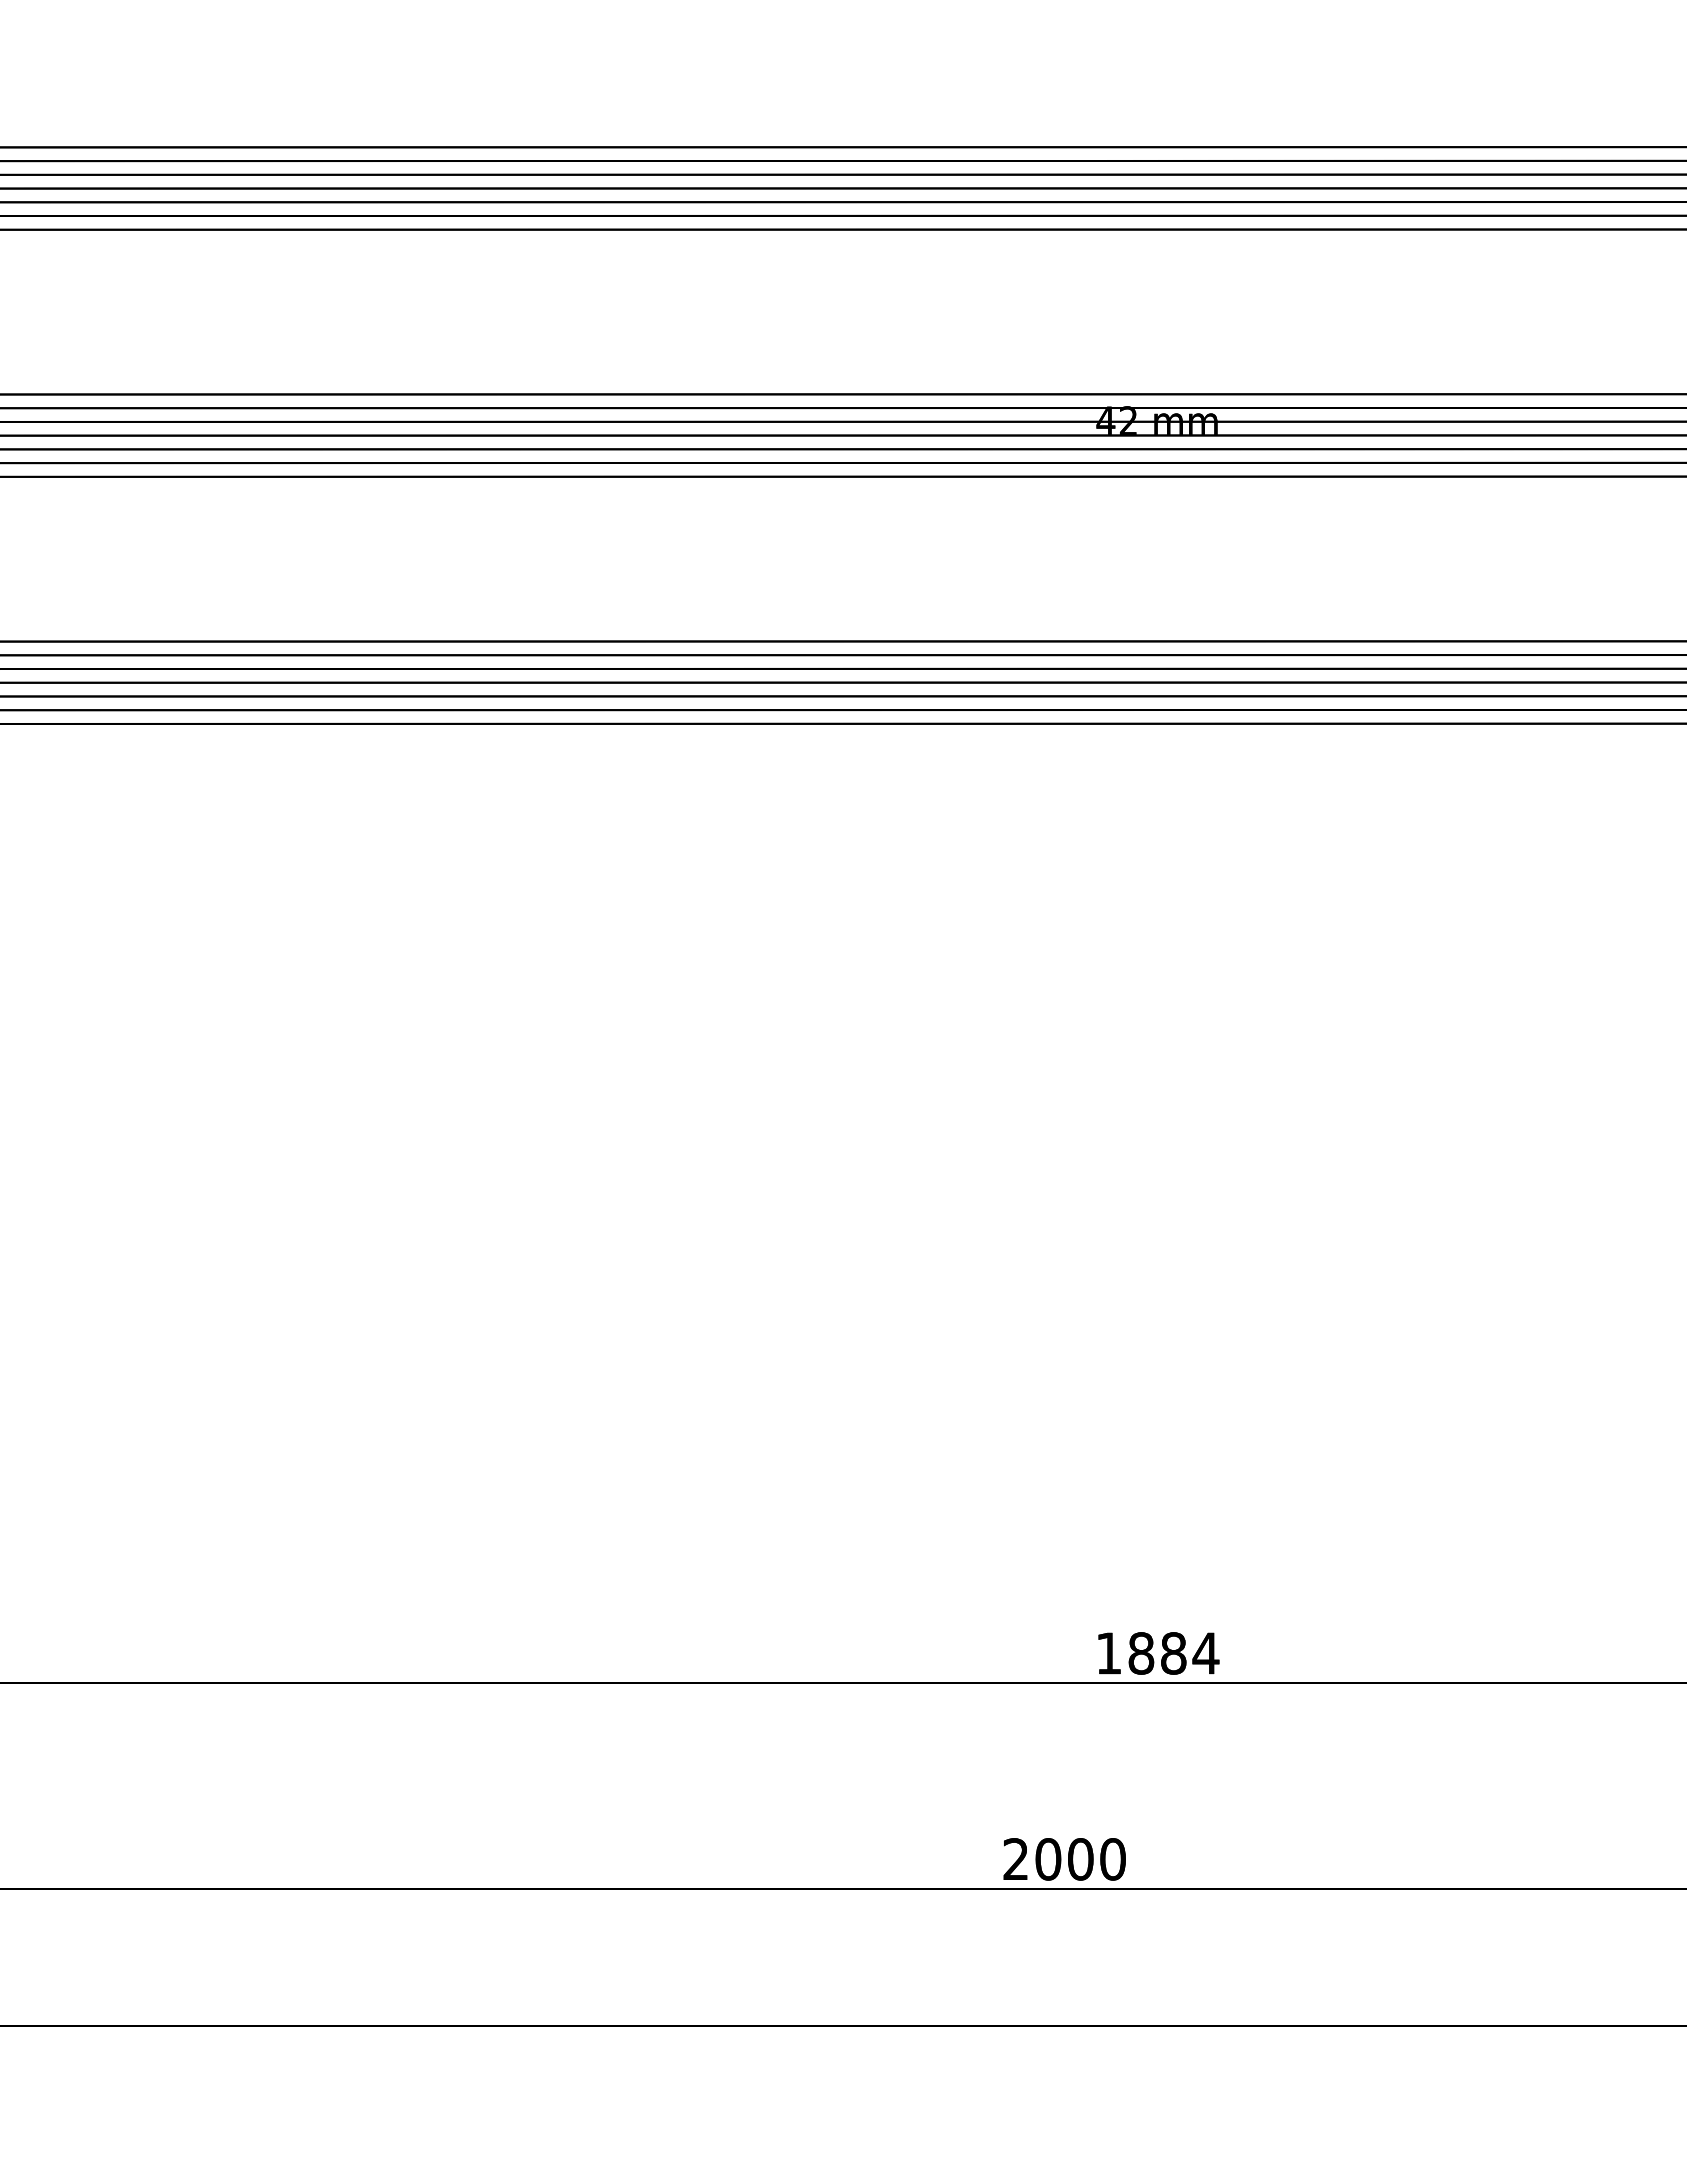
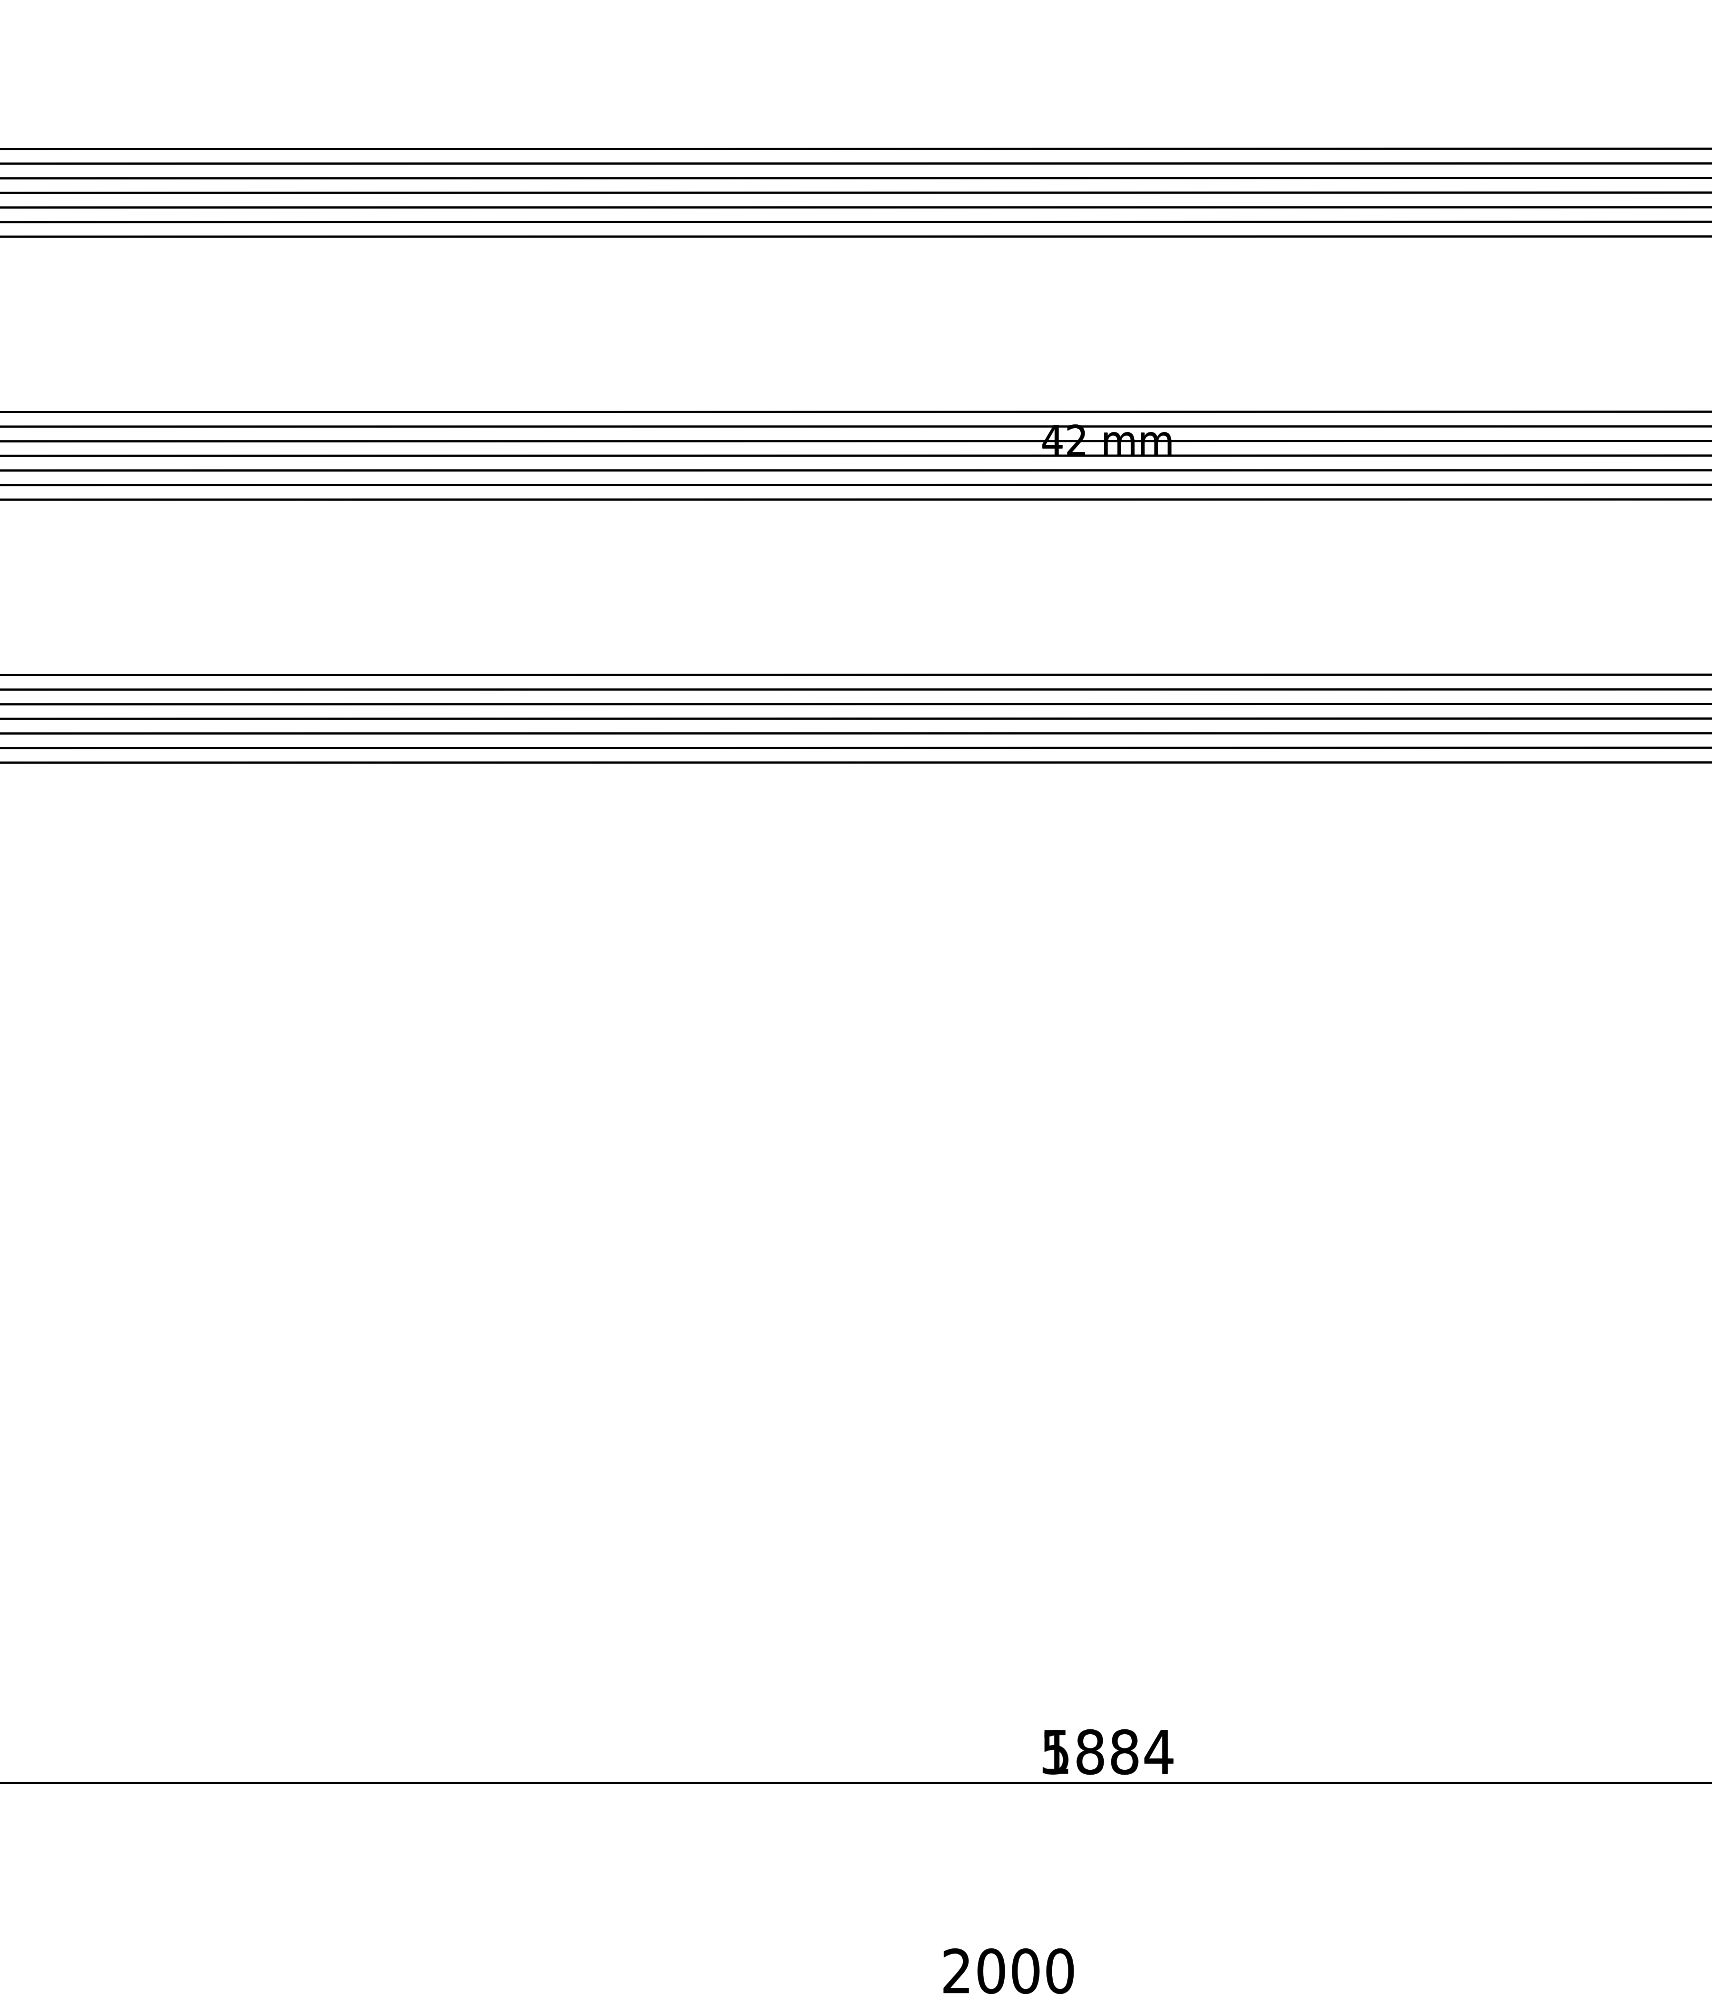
text: (1108, 1653) -> (1055, 1752), 1884 -> 5884

